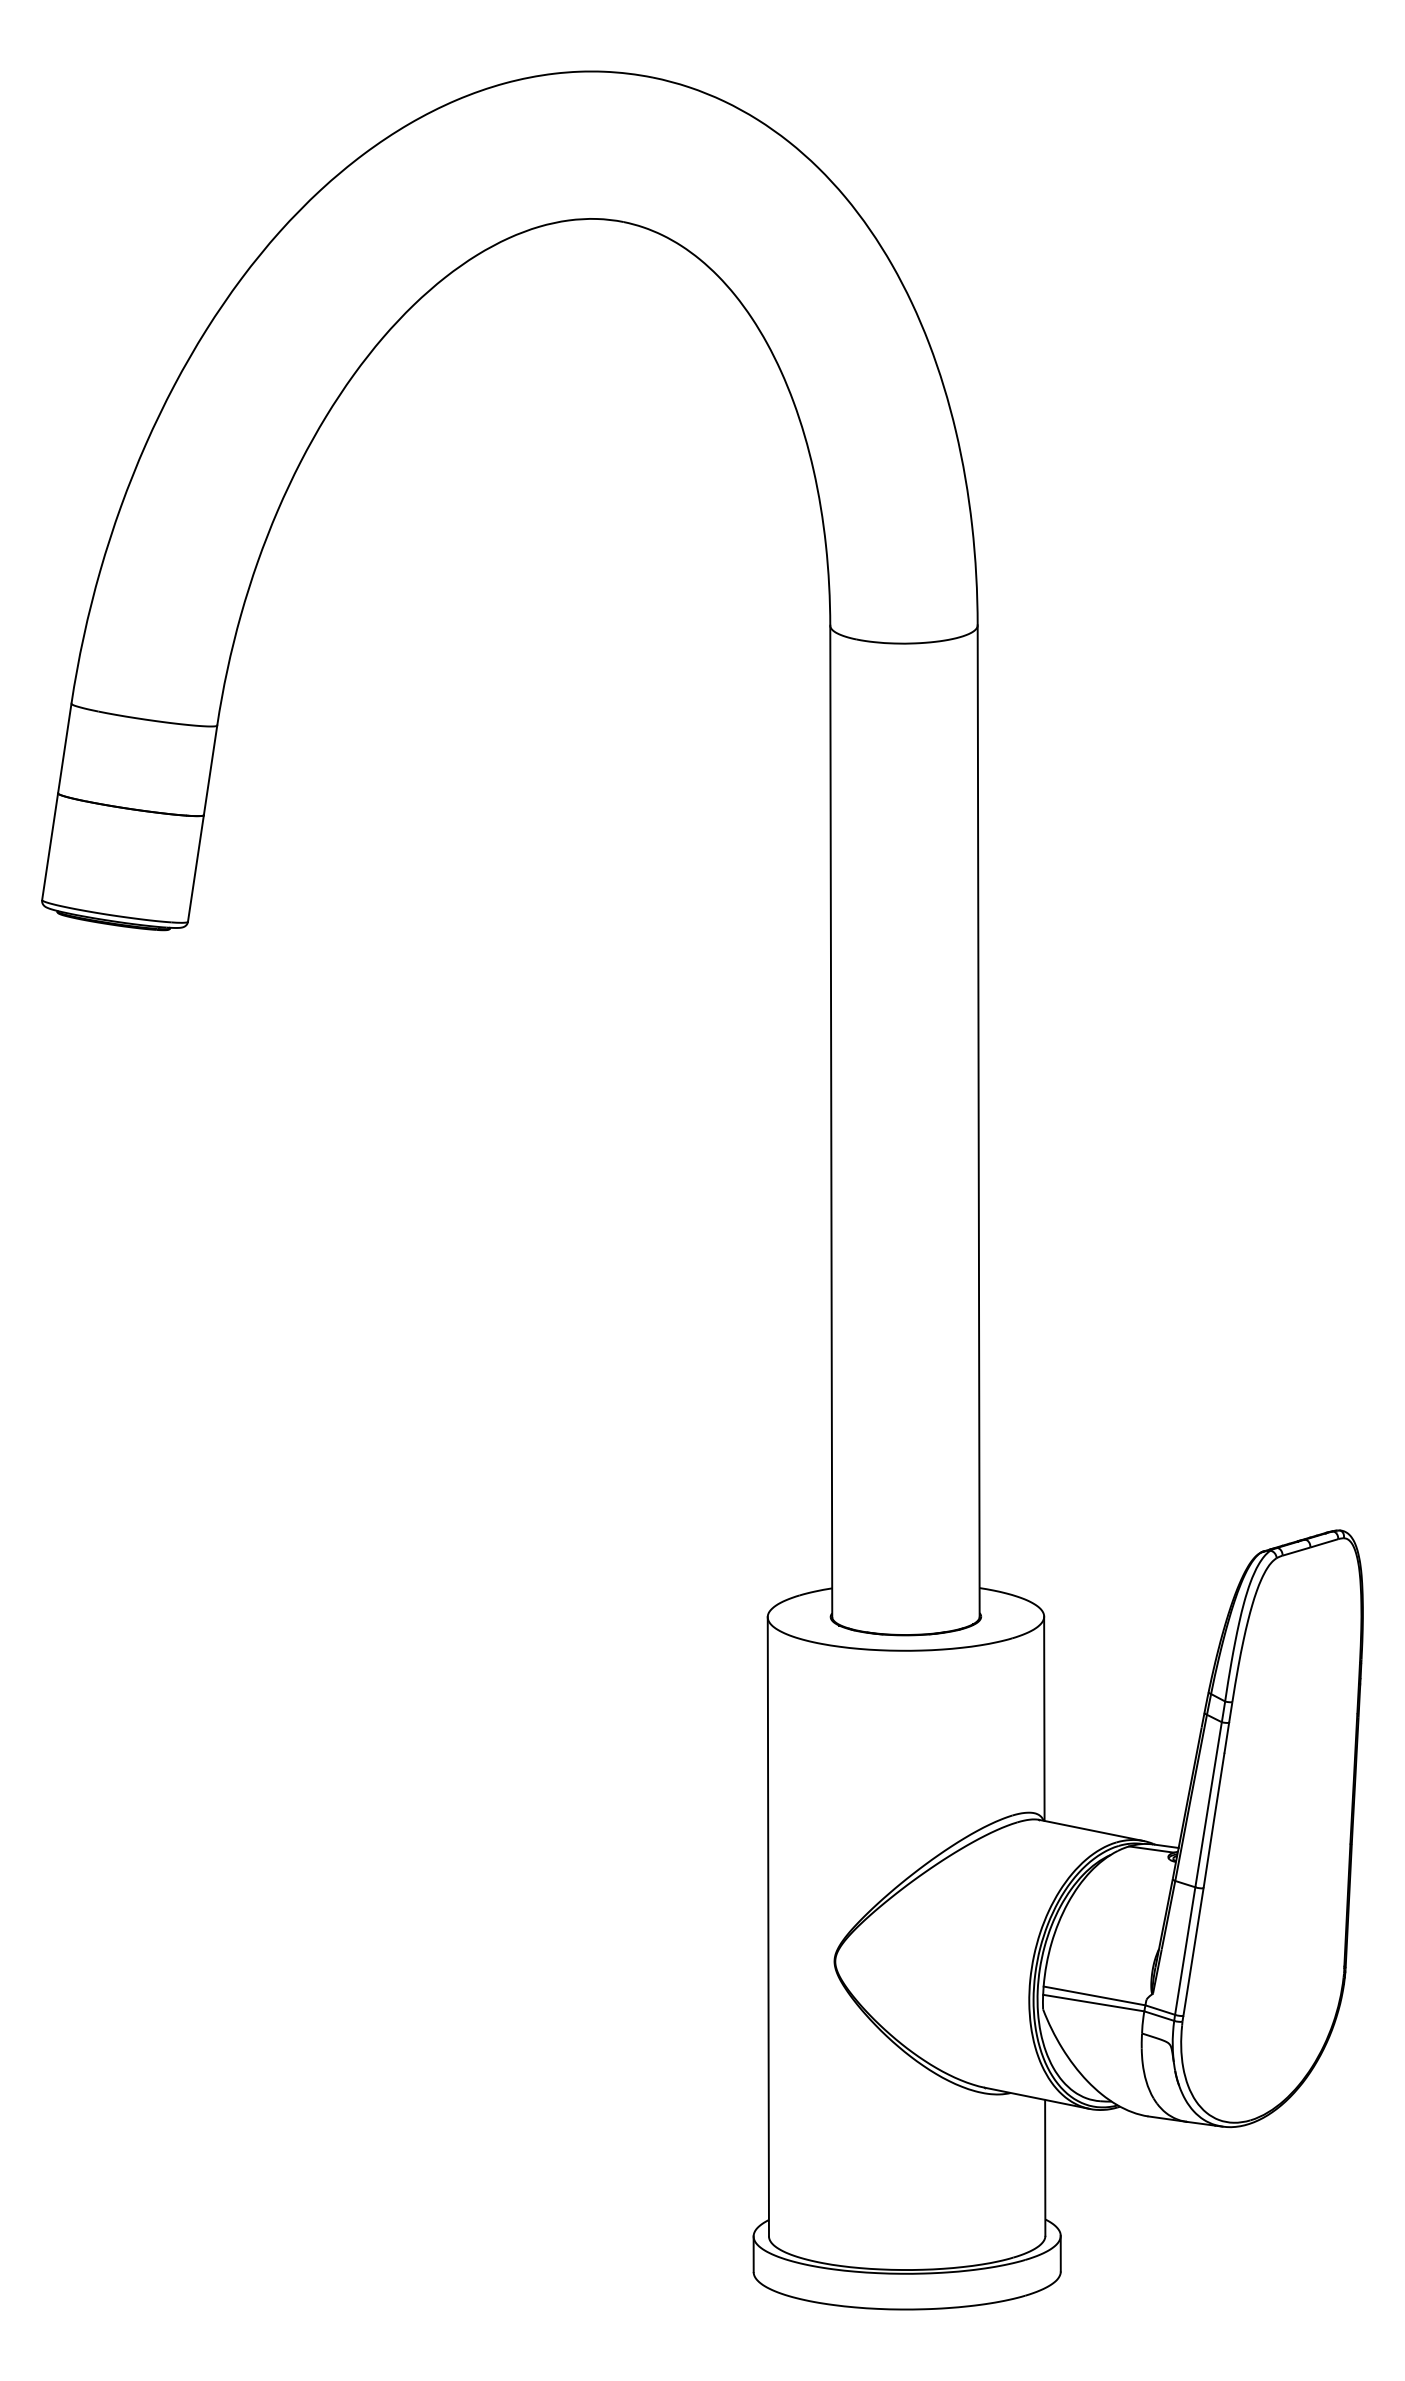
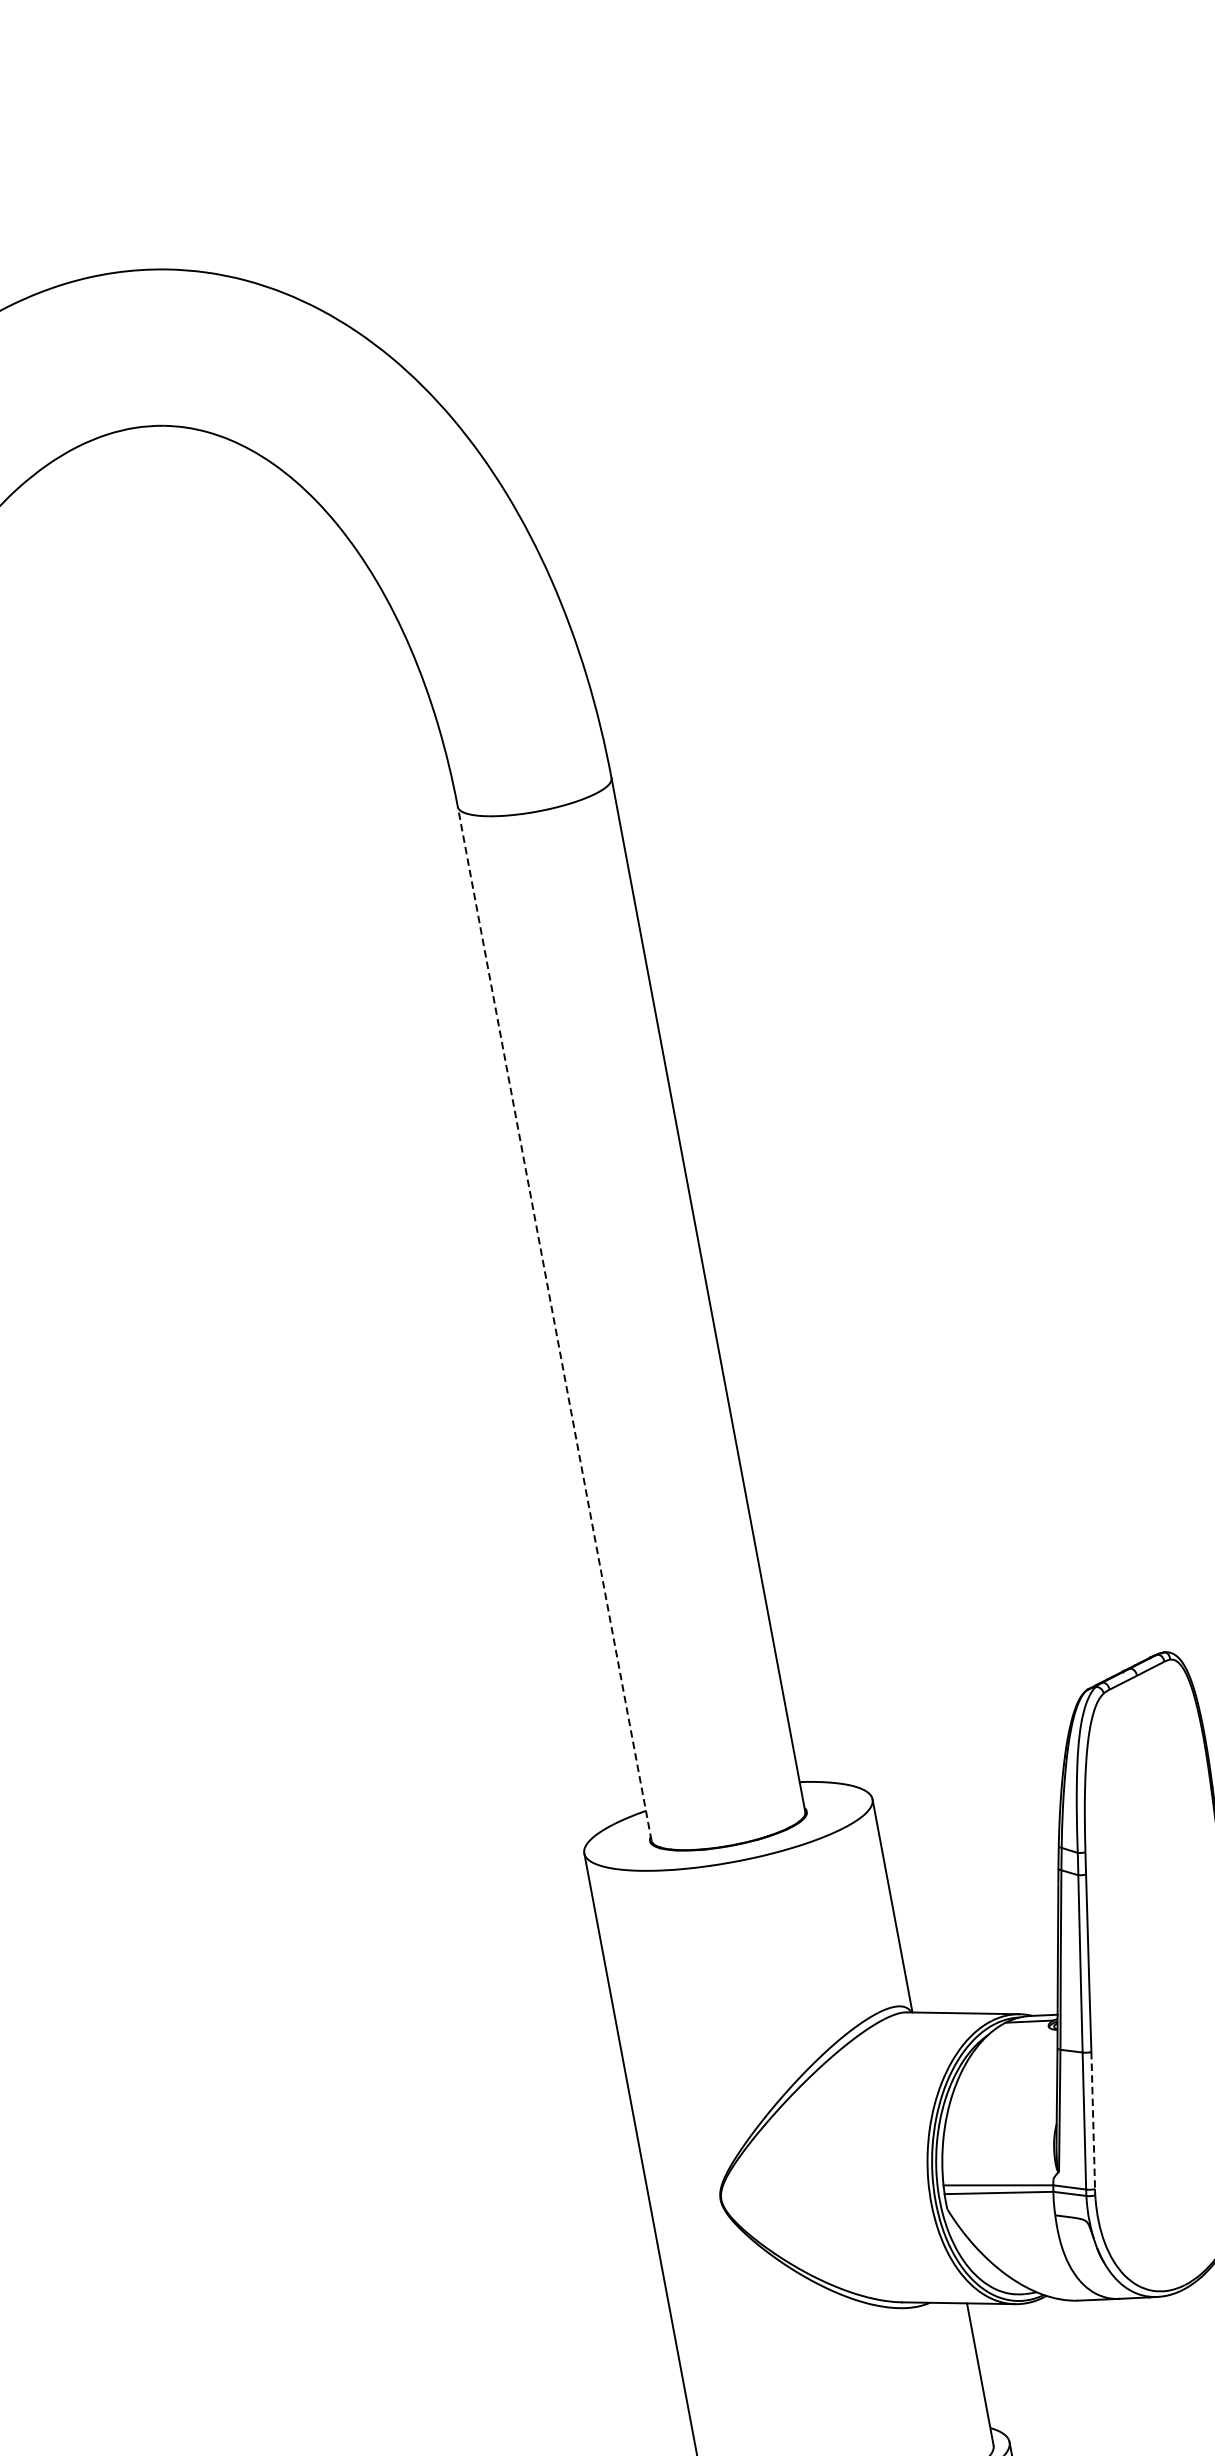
line: (831, 1121) -> (554, 1323), solid -> dashed
line: (1193, 1952) -> (1093, 2120), solid -> dashed

